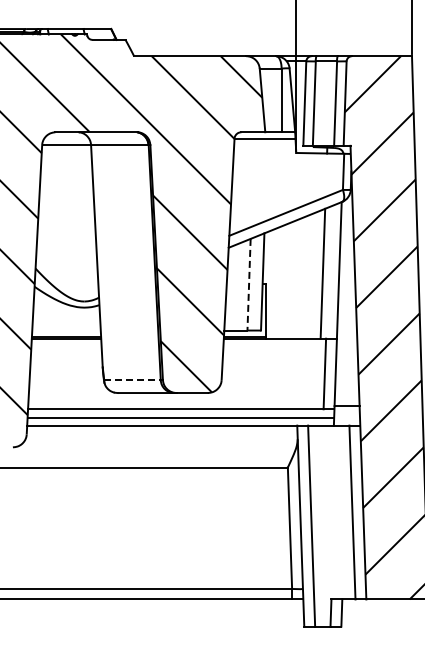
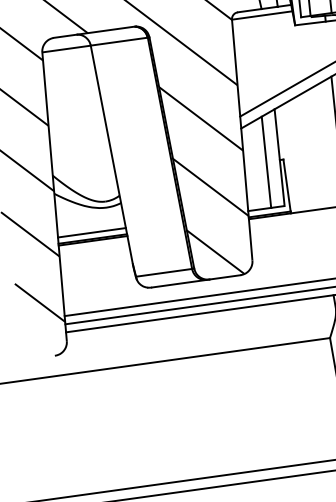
line: (249, 284) -> (266, 162), dashed -> solid
line: (66, 330) -> (91, 232), added
line: (132, 380) -> (164, 273), dashed -> solid

